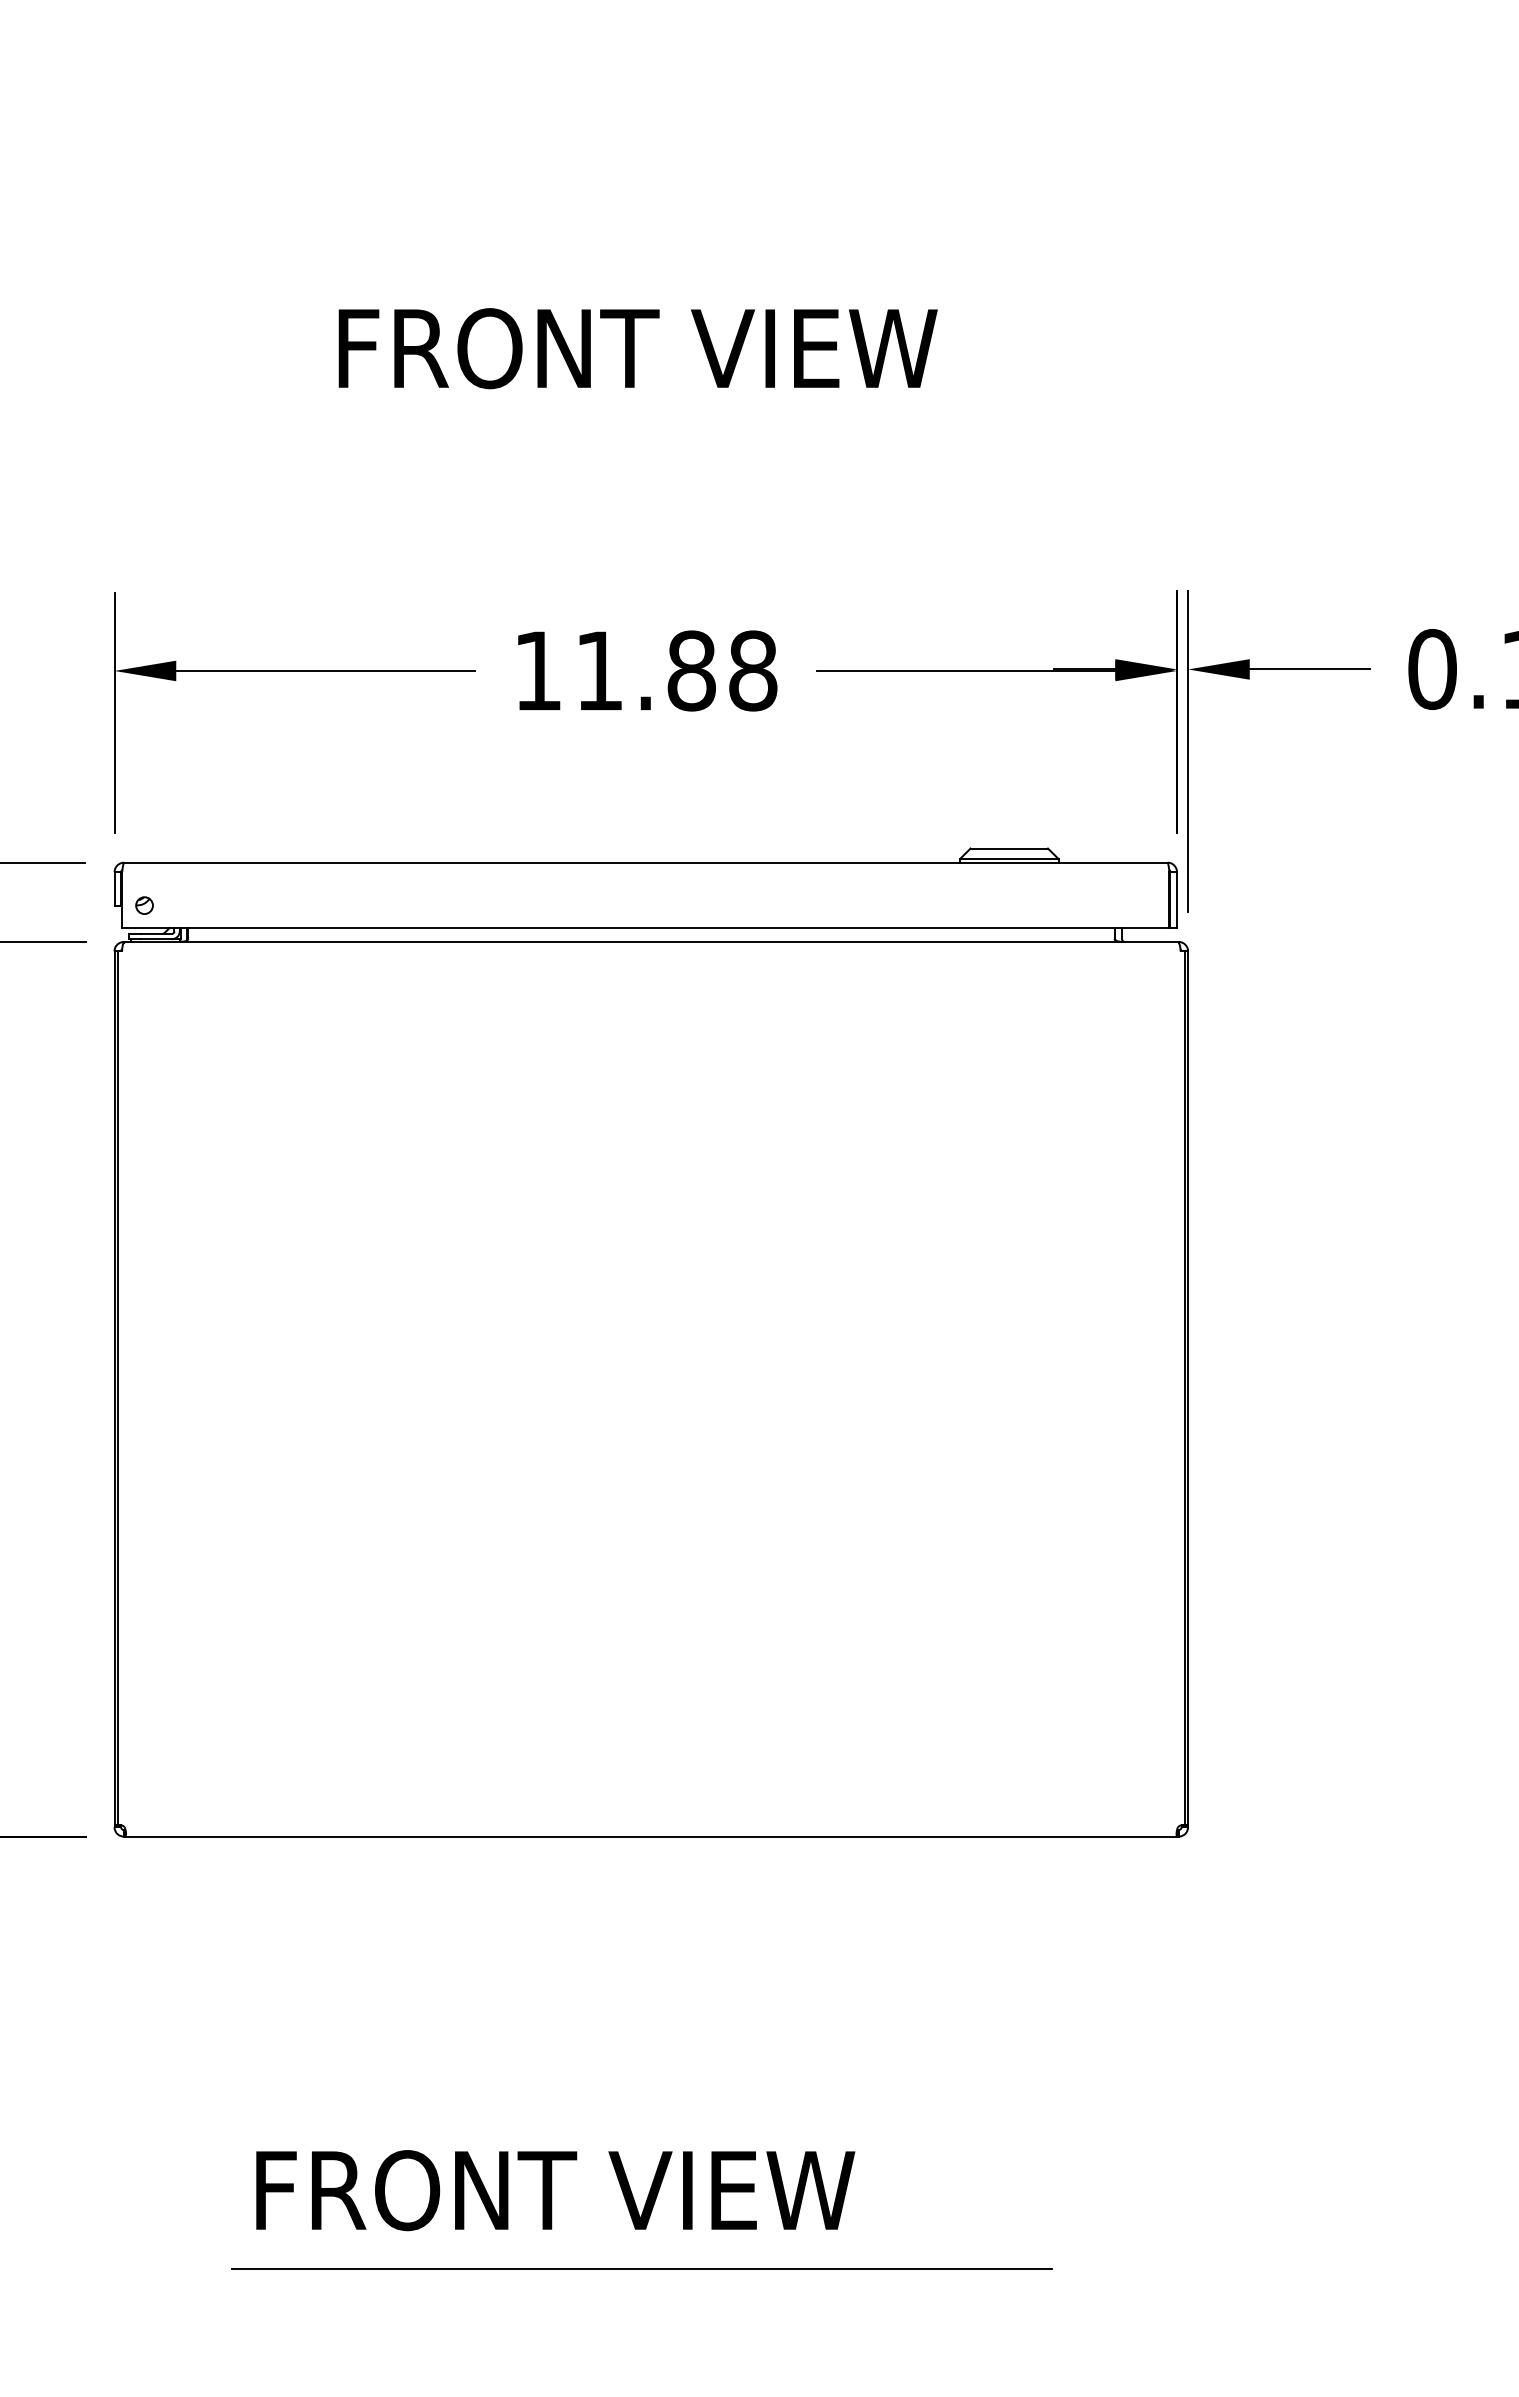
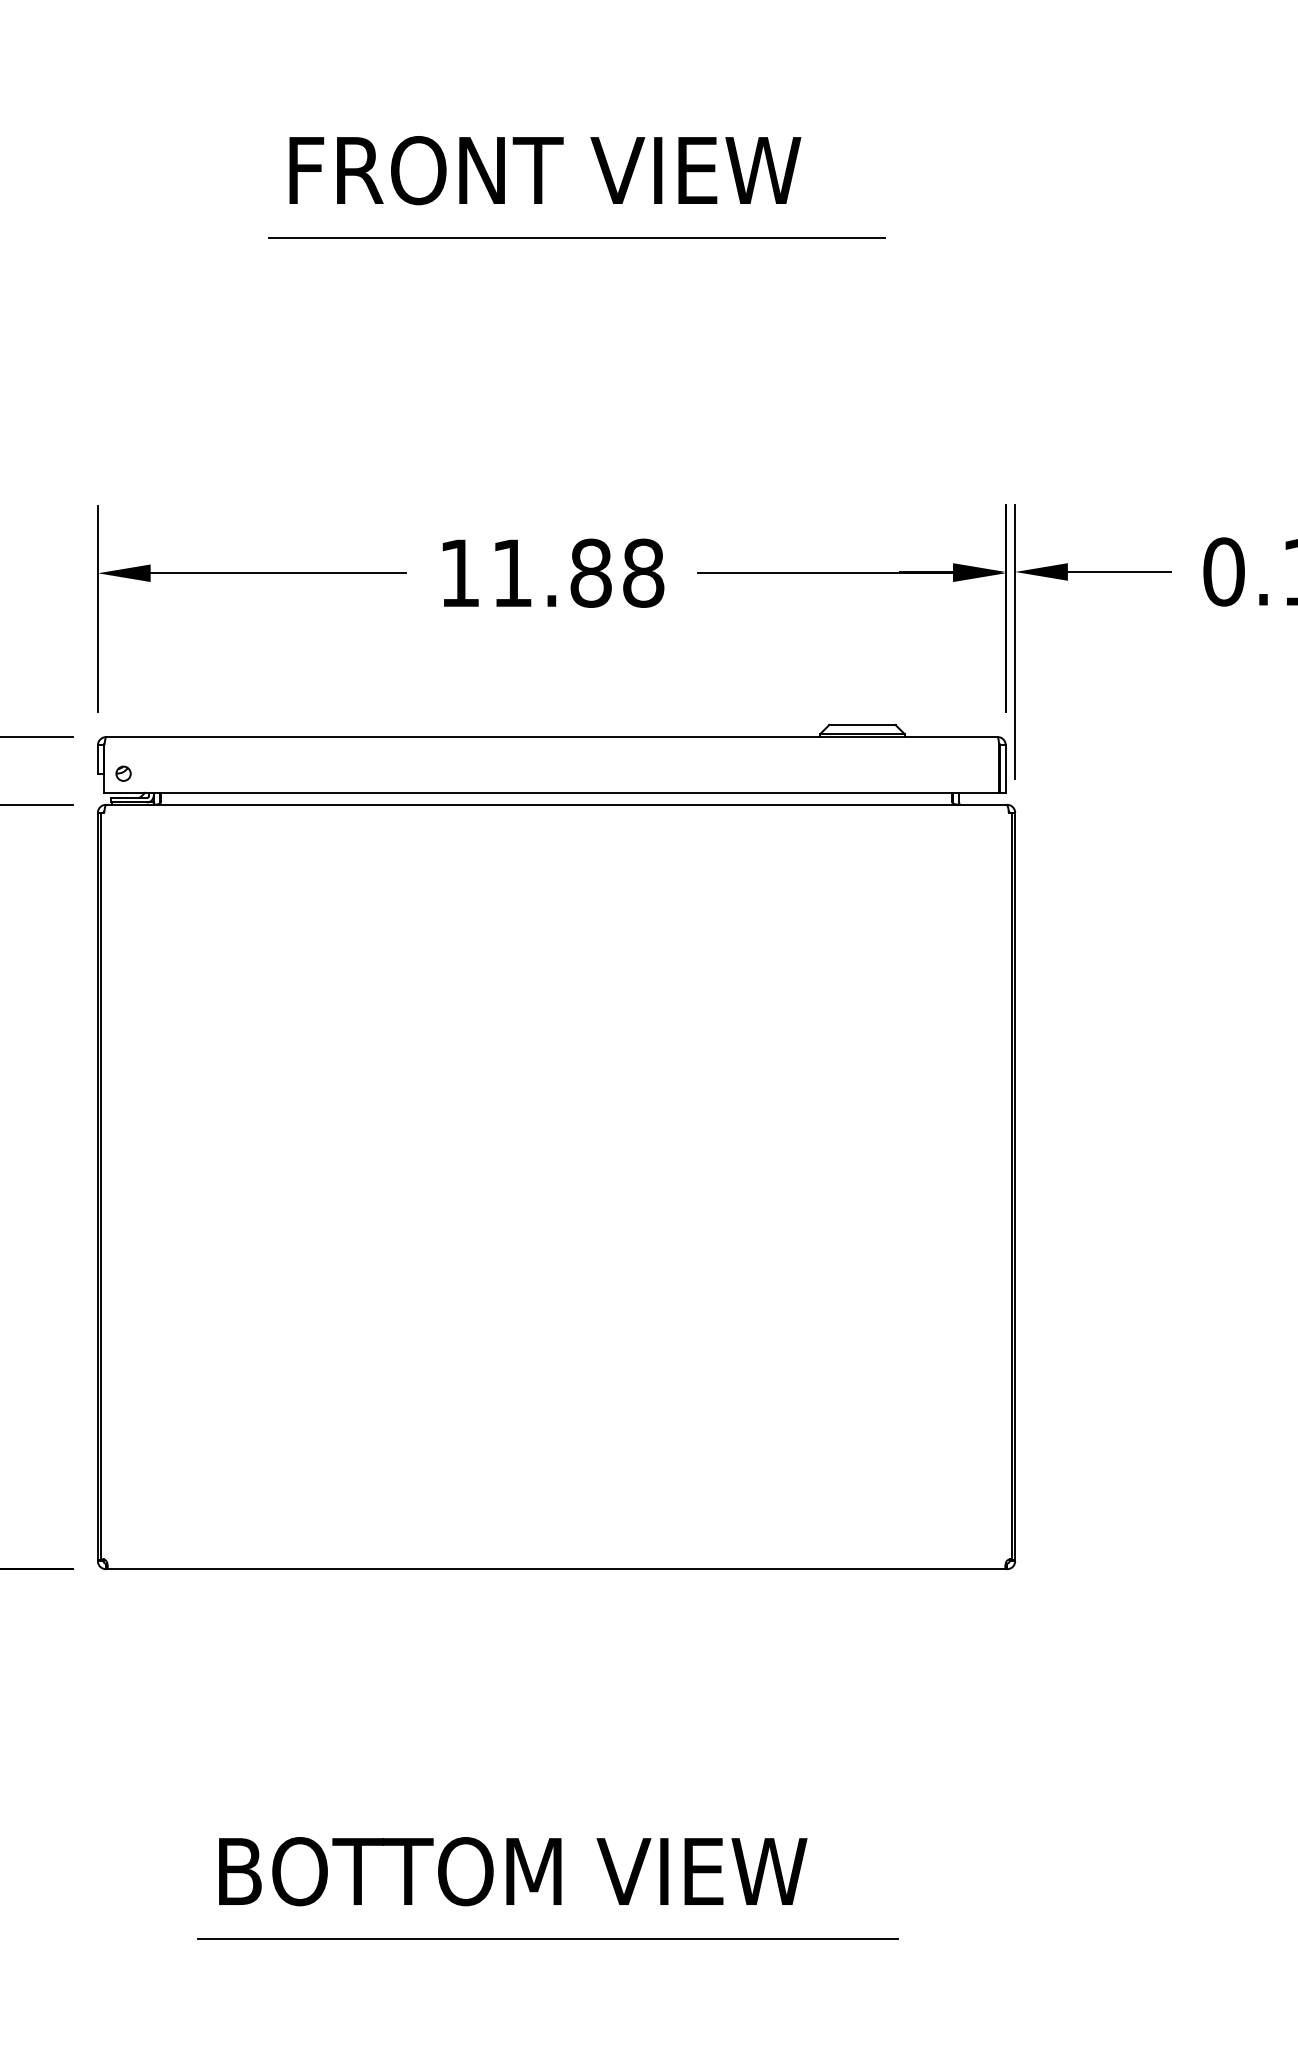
line: (674, 278) -> (576, 237), added
text: (637, 348) -> (544, 170), moved
text: (604, 2190) -> (516, 1871), FRONT VIEW -> BOTTOM VIEW

